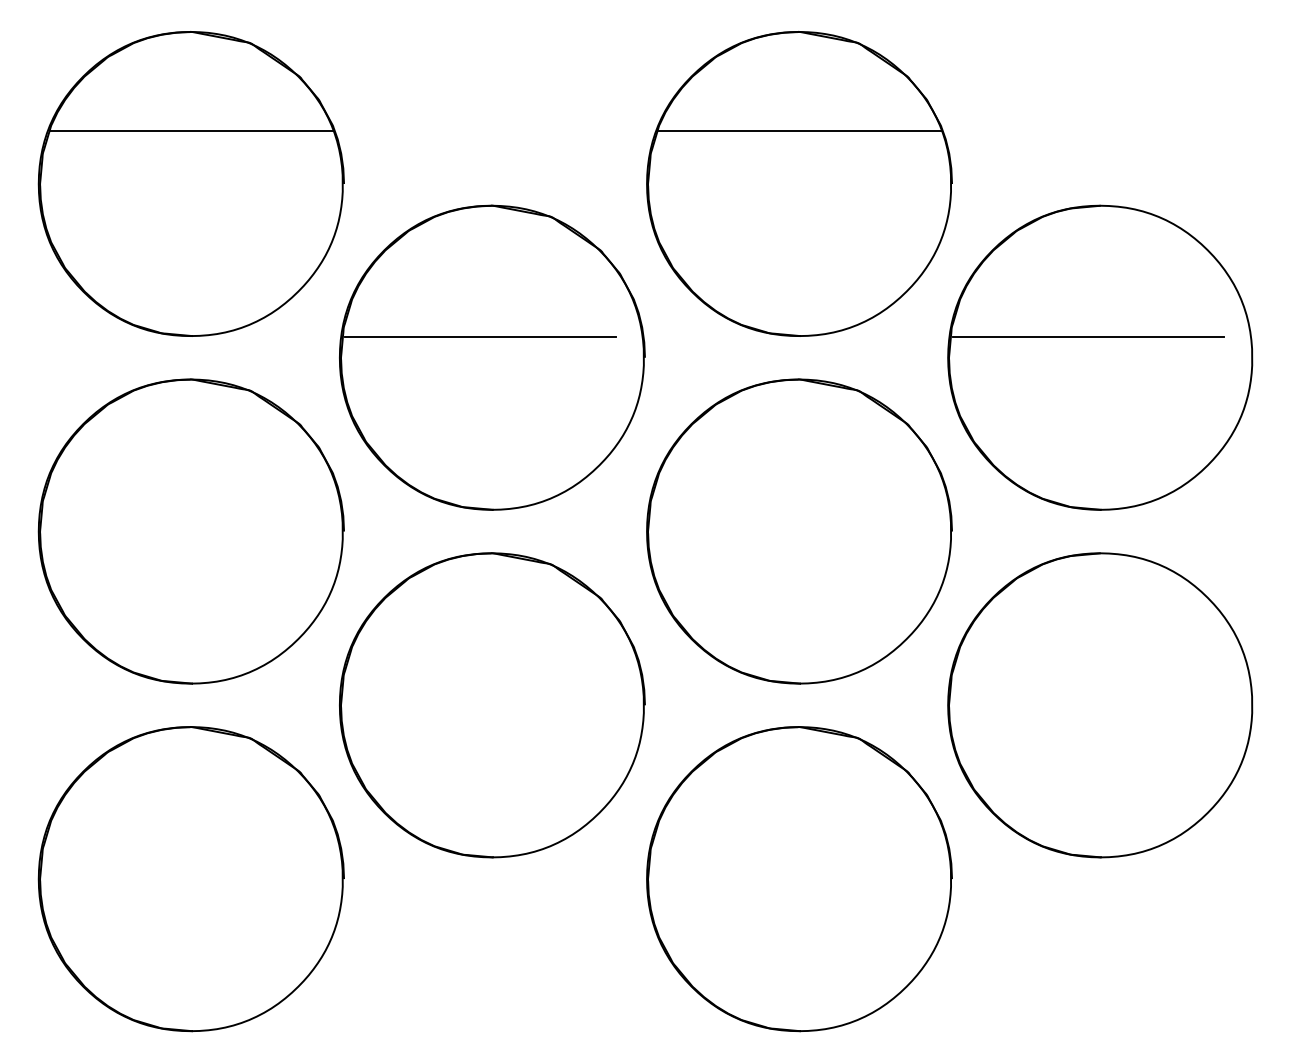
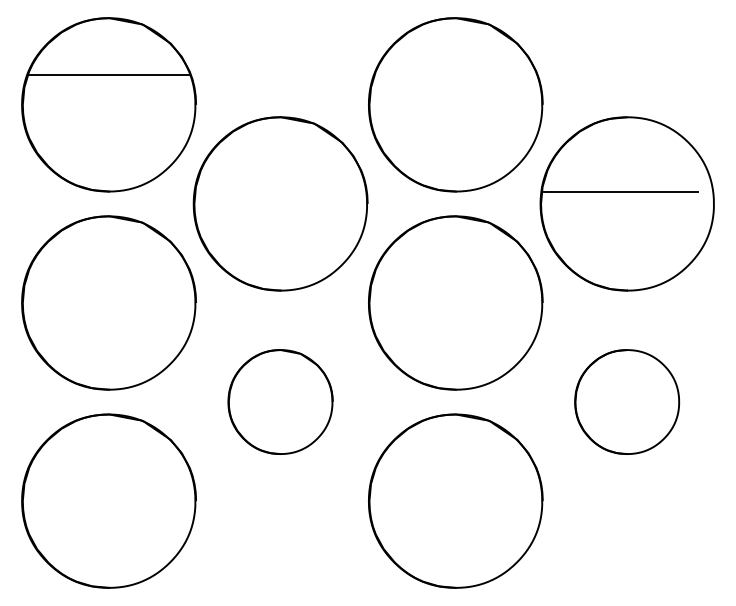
line: (798, 130) -> (455, 74), removed
line: (479, 337) -> (273, 192), removed
part: (492, 704) -> (280, 401), size x0.6
part: (1098, 704) -> (626, 401), size x0.6

